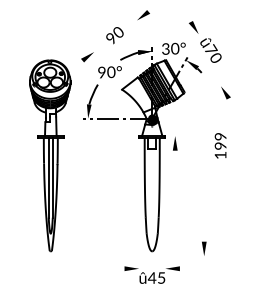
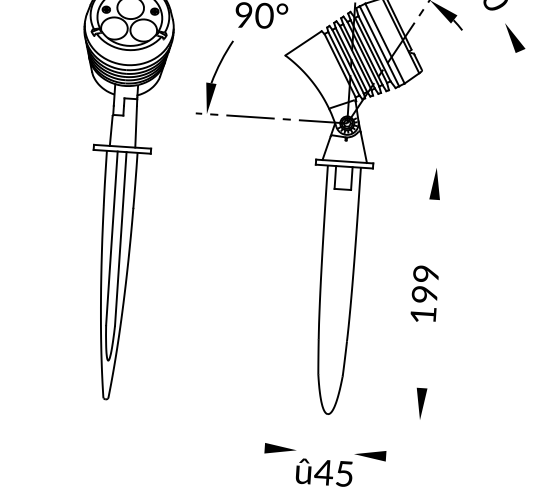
part: (225, 92) -> (514, 37), moved
part: (175, 143) -> (436, 184), moved
text: (220, 145) -> (424, 293), moved
part: (204, 248) -> (421, 403), moved

